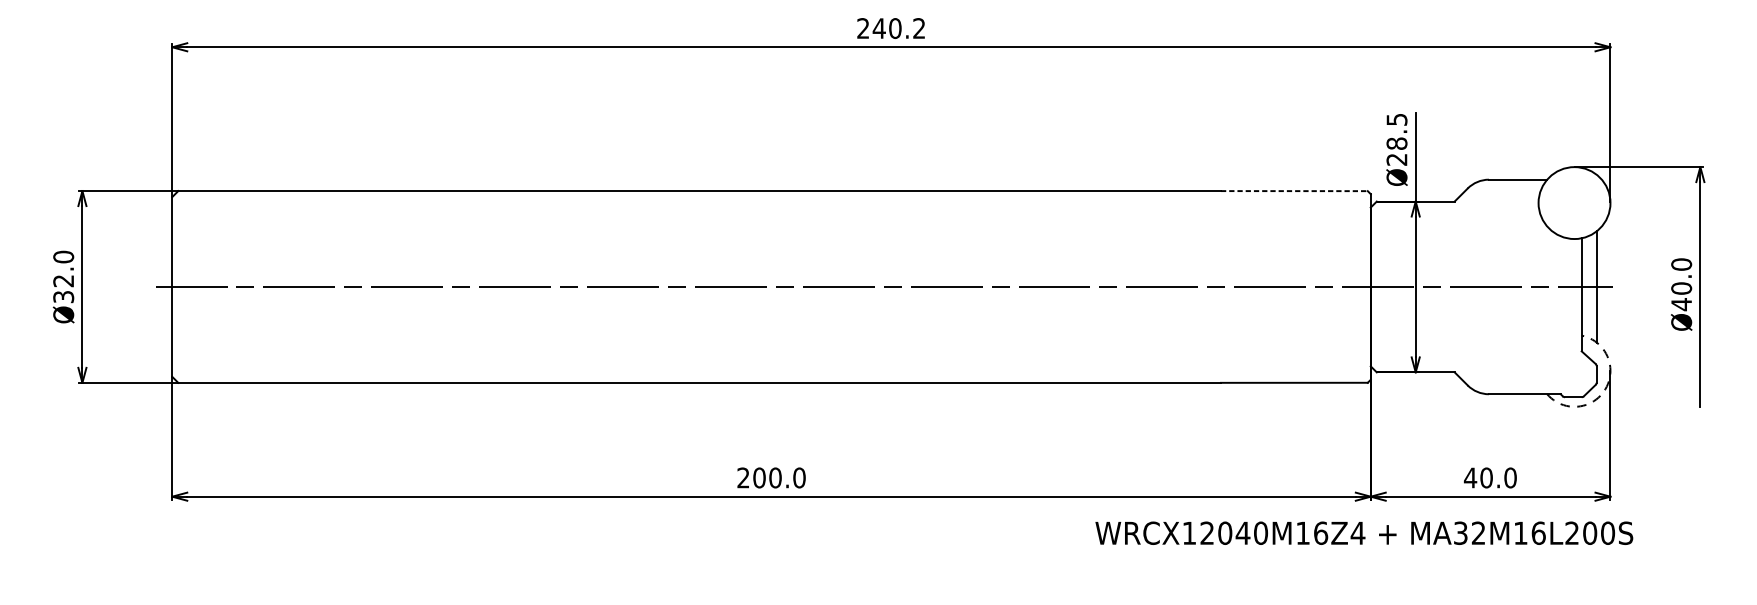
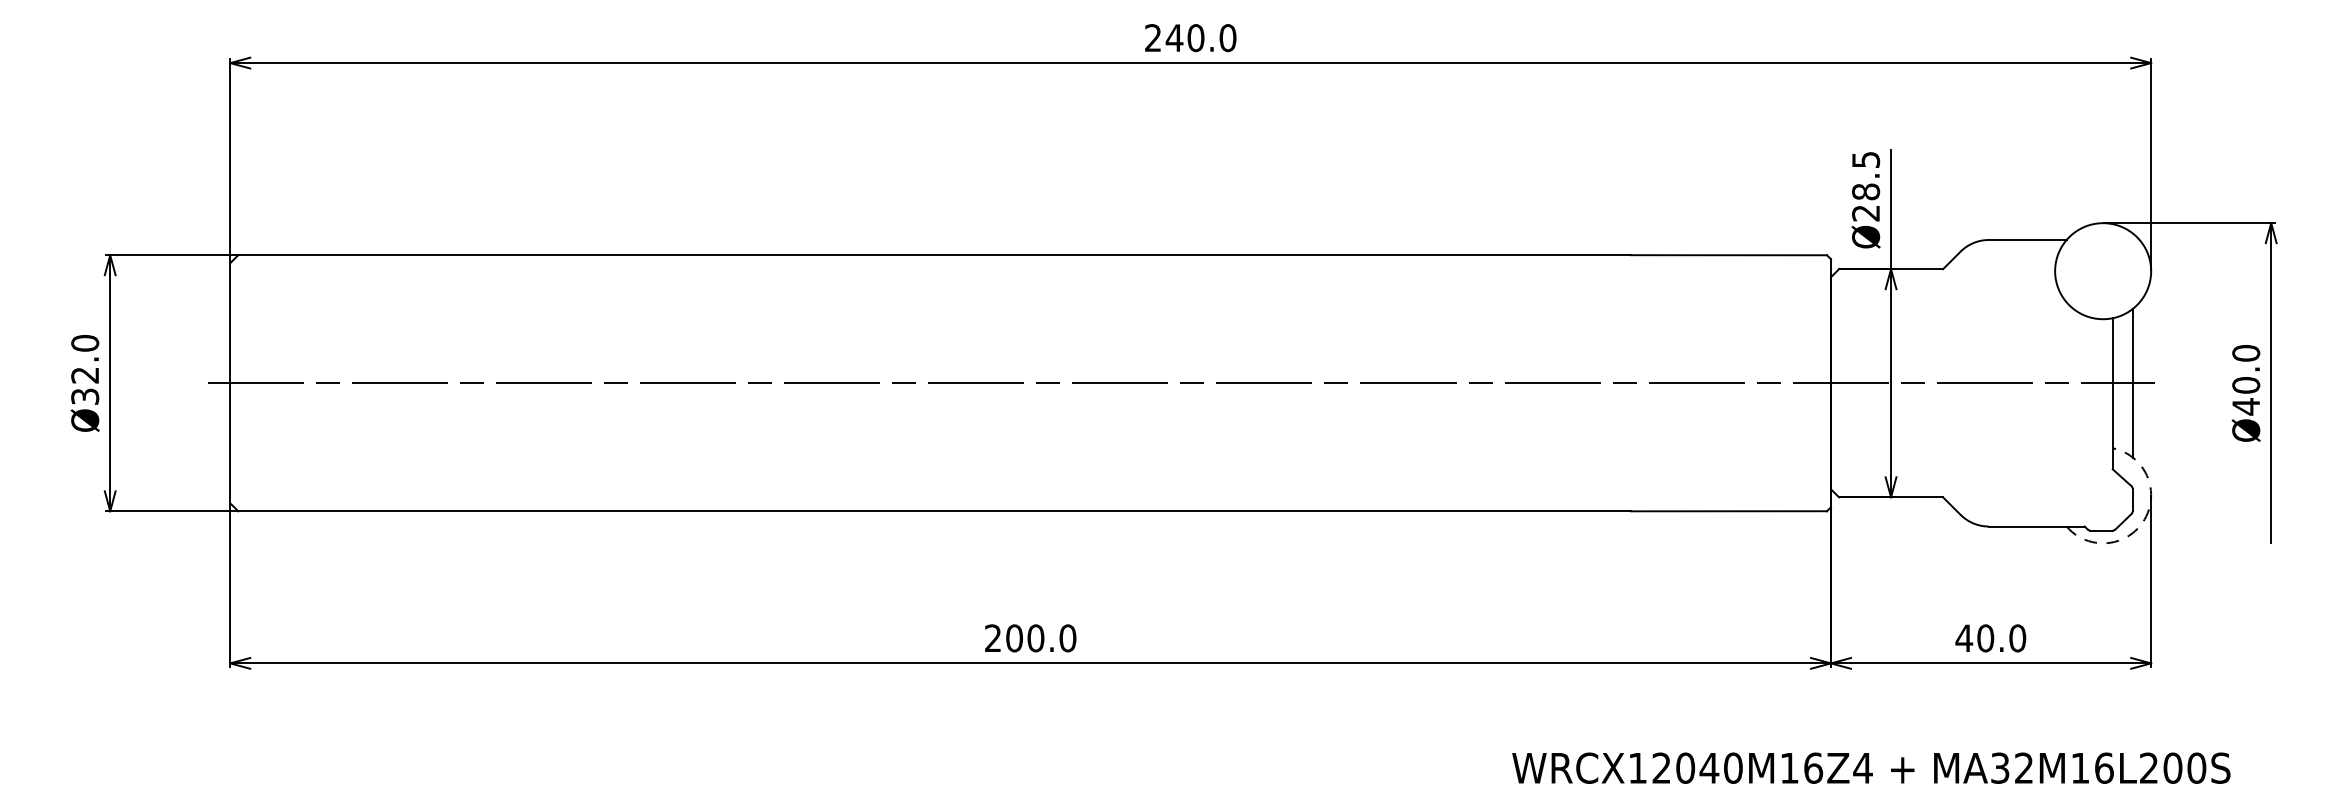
text: (918, 28) -> (1227, 38), 240.2 -> 240.0
line: (1294, 191) -> (1729, 255), dashed -> solid
text: (1364, 532) -> (1871, 767), moved

